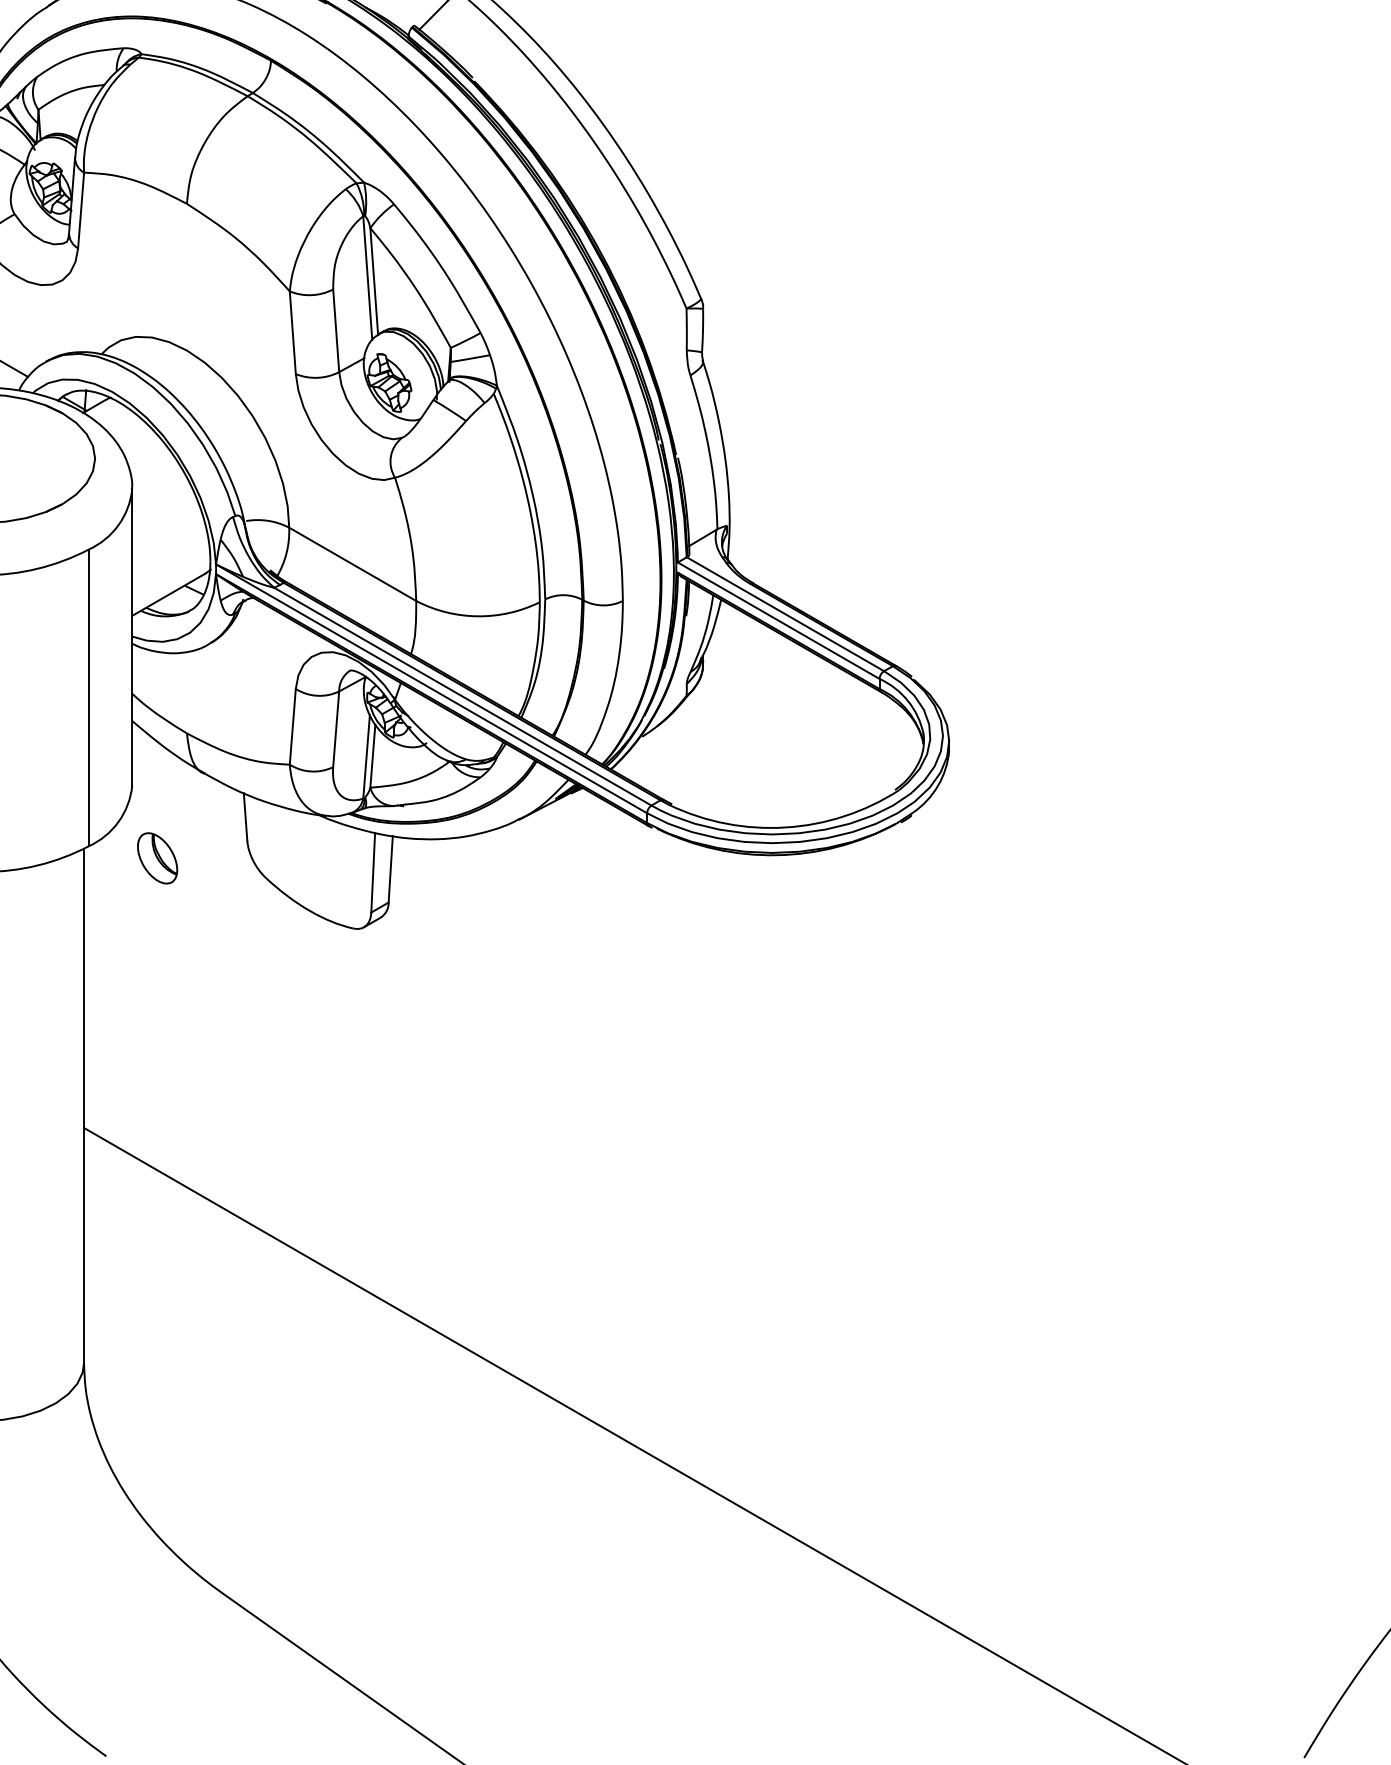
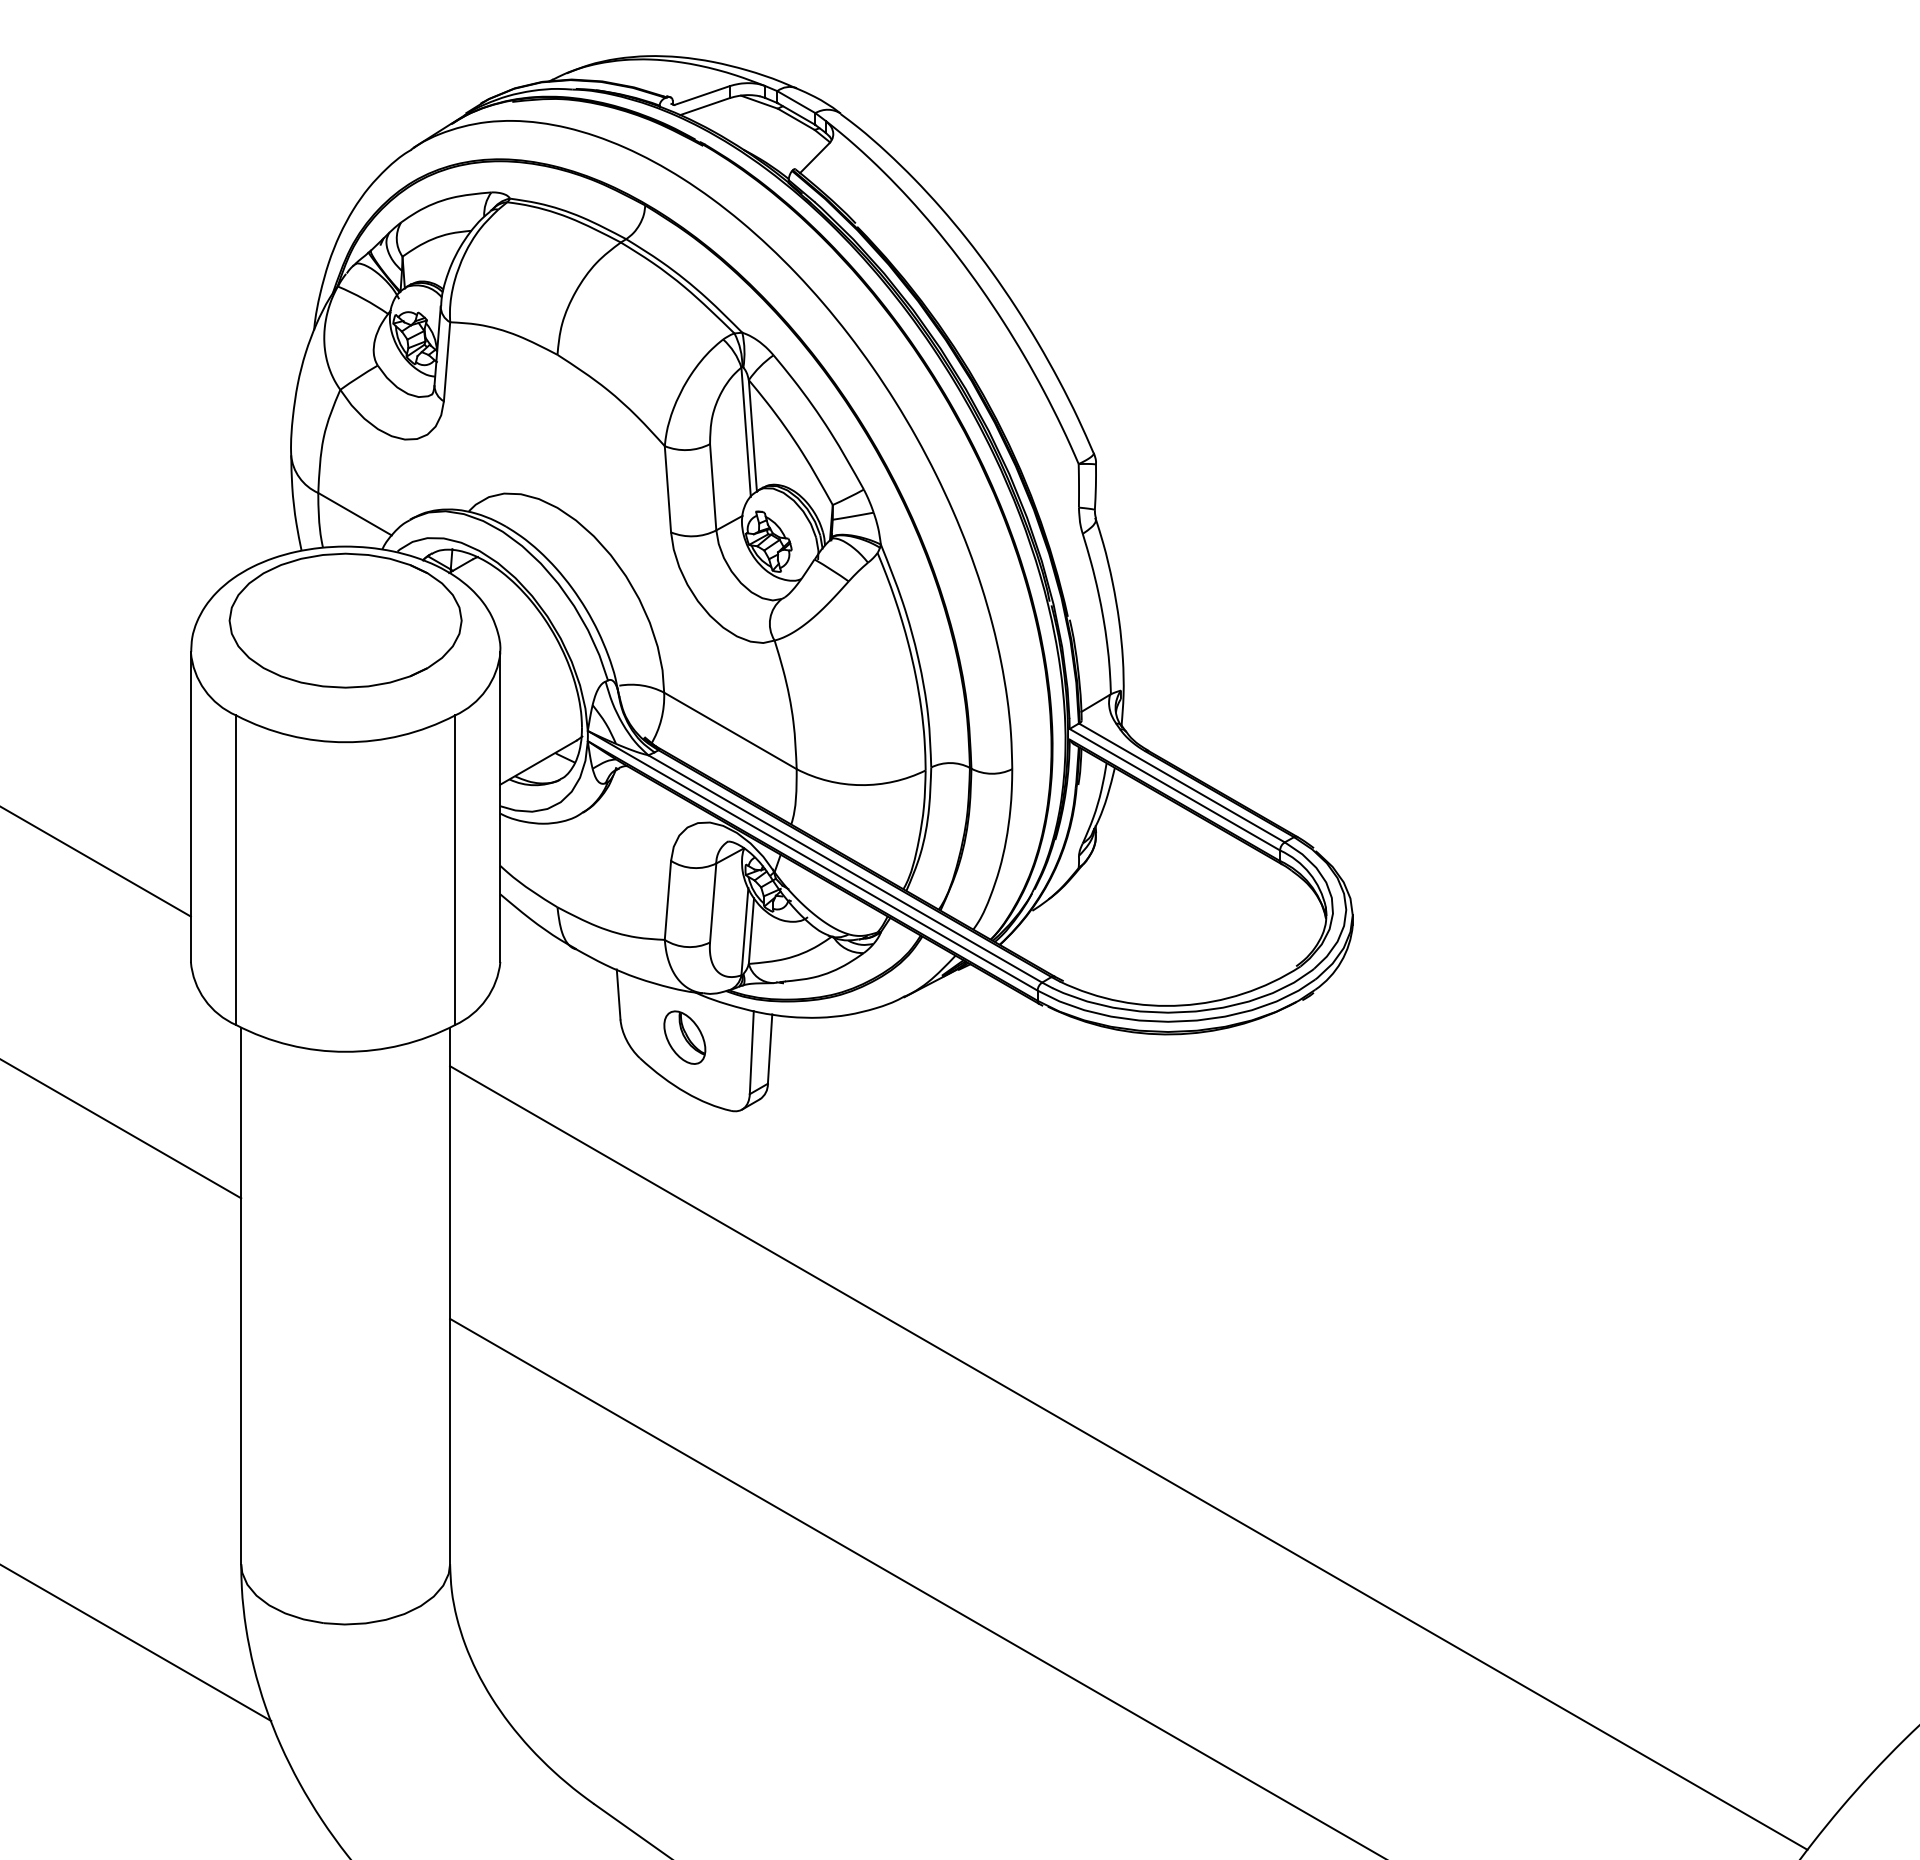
part: (157, 858) -> (684, 1037), moved
line: (734, 1260) -> (1128, 1457), added

